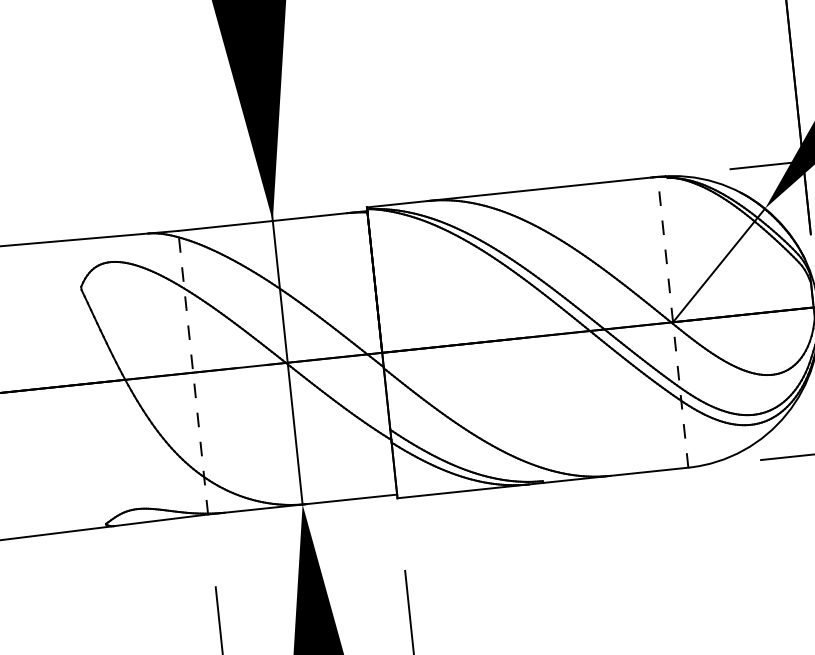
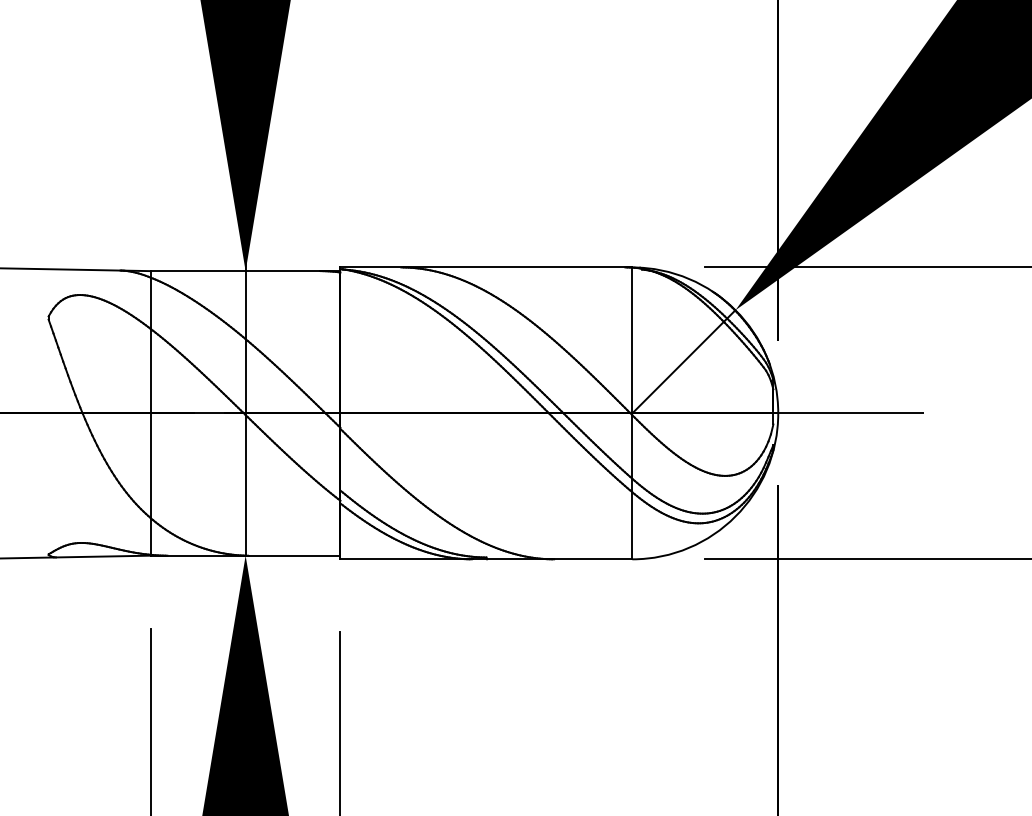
line: (673, 322) -> (632, 413), dashed -> solid
line: (192, 371) -> (150, 412), dashed -> solid

